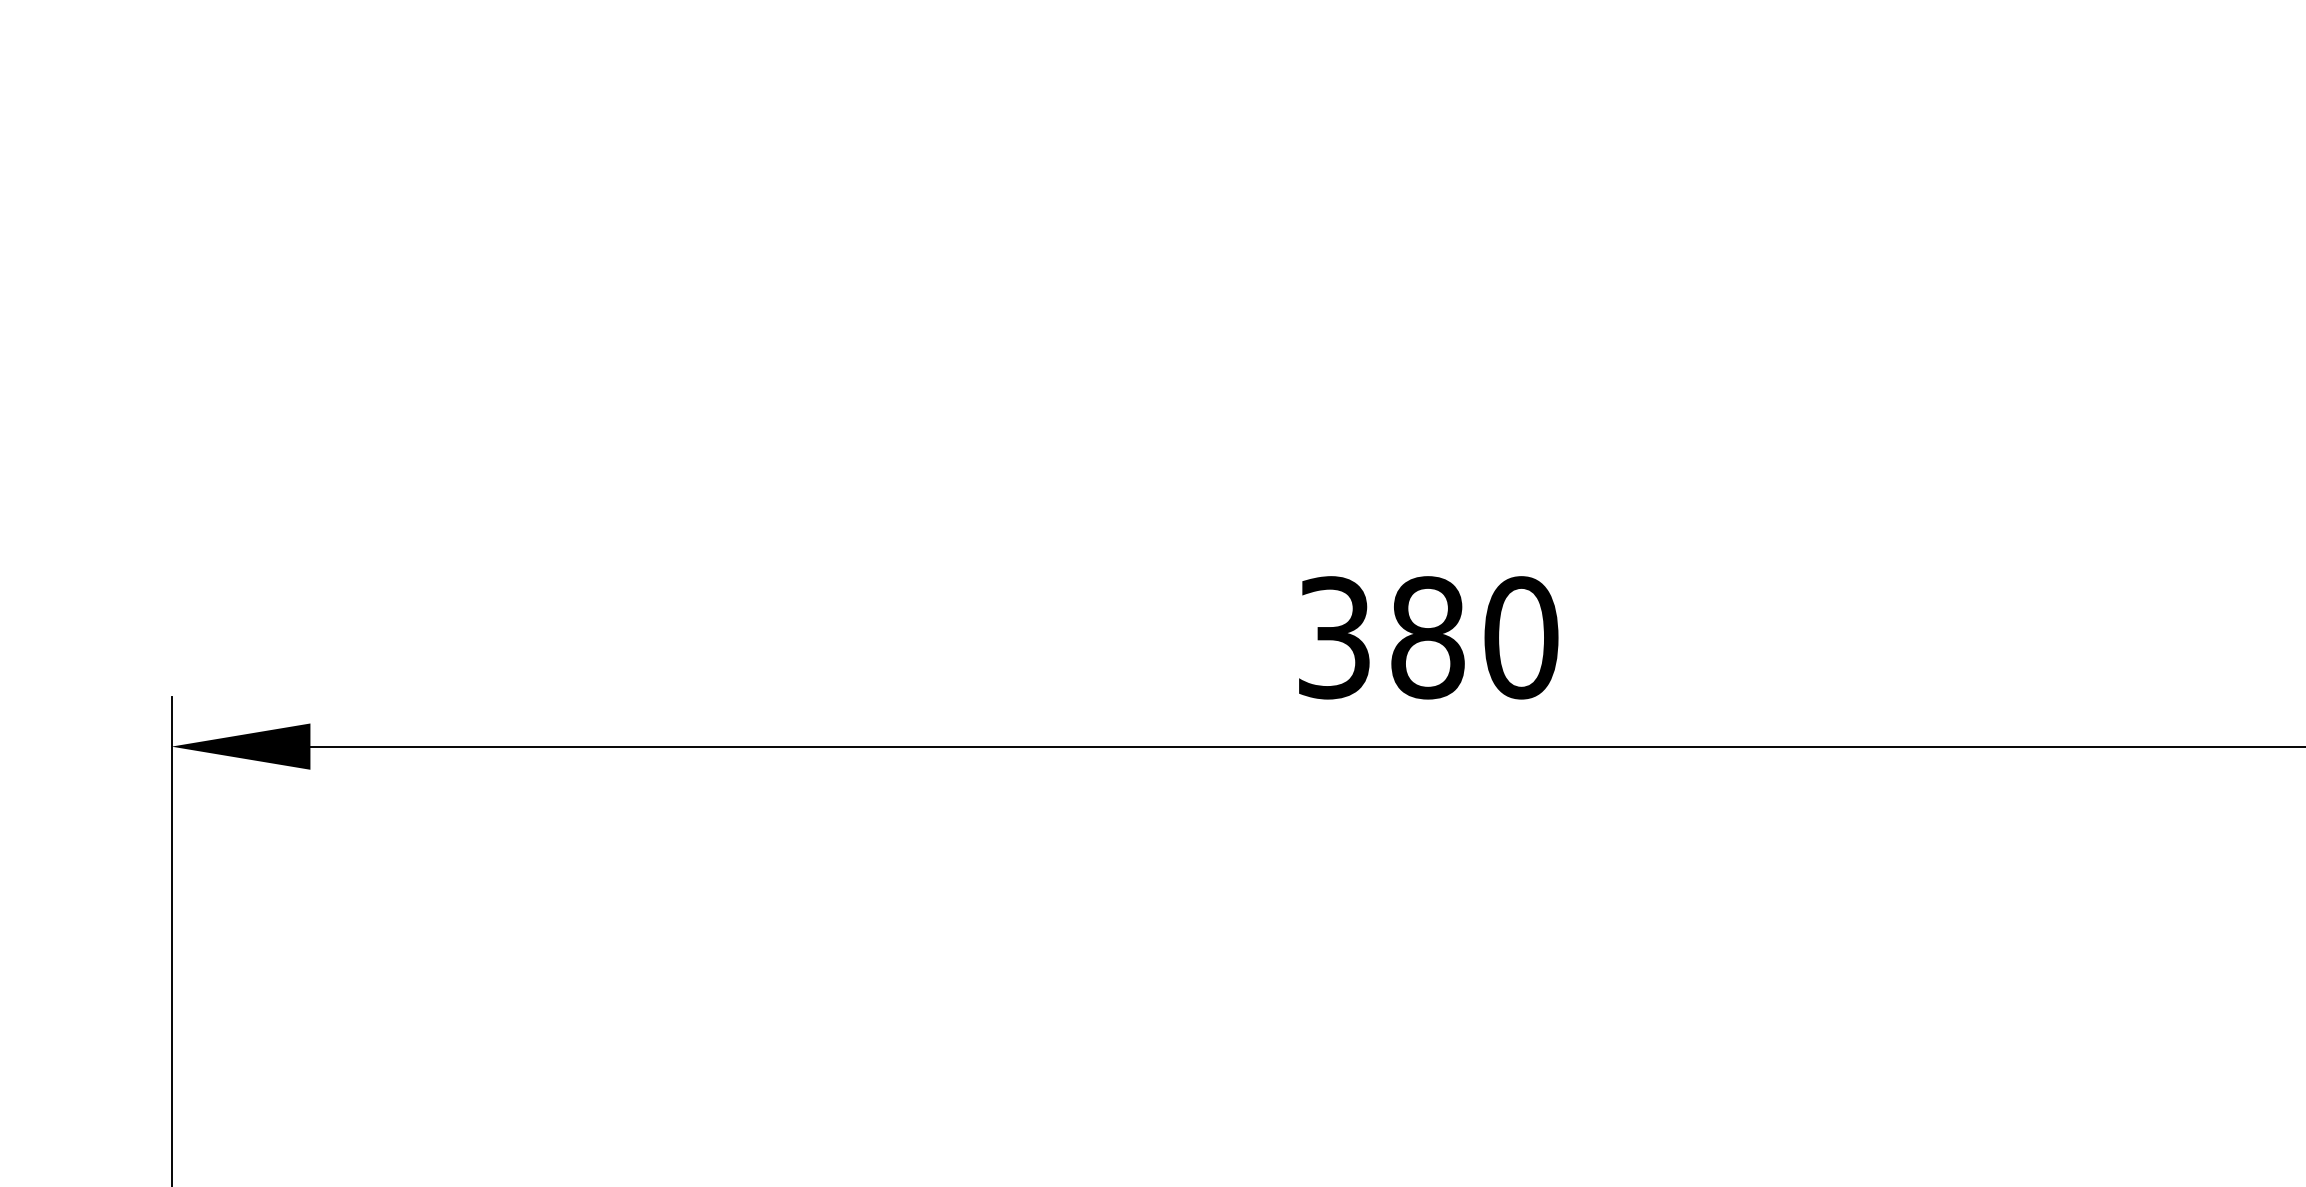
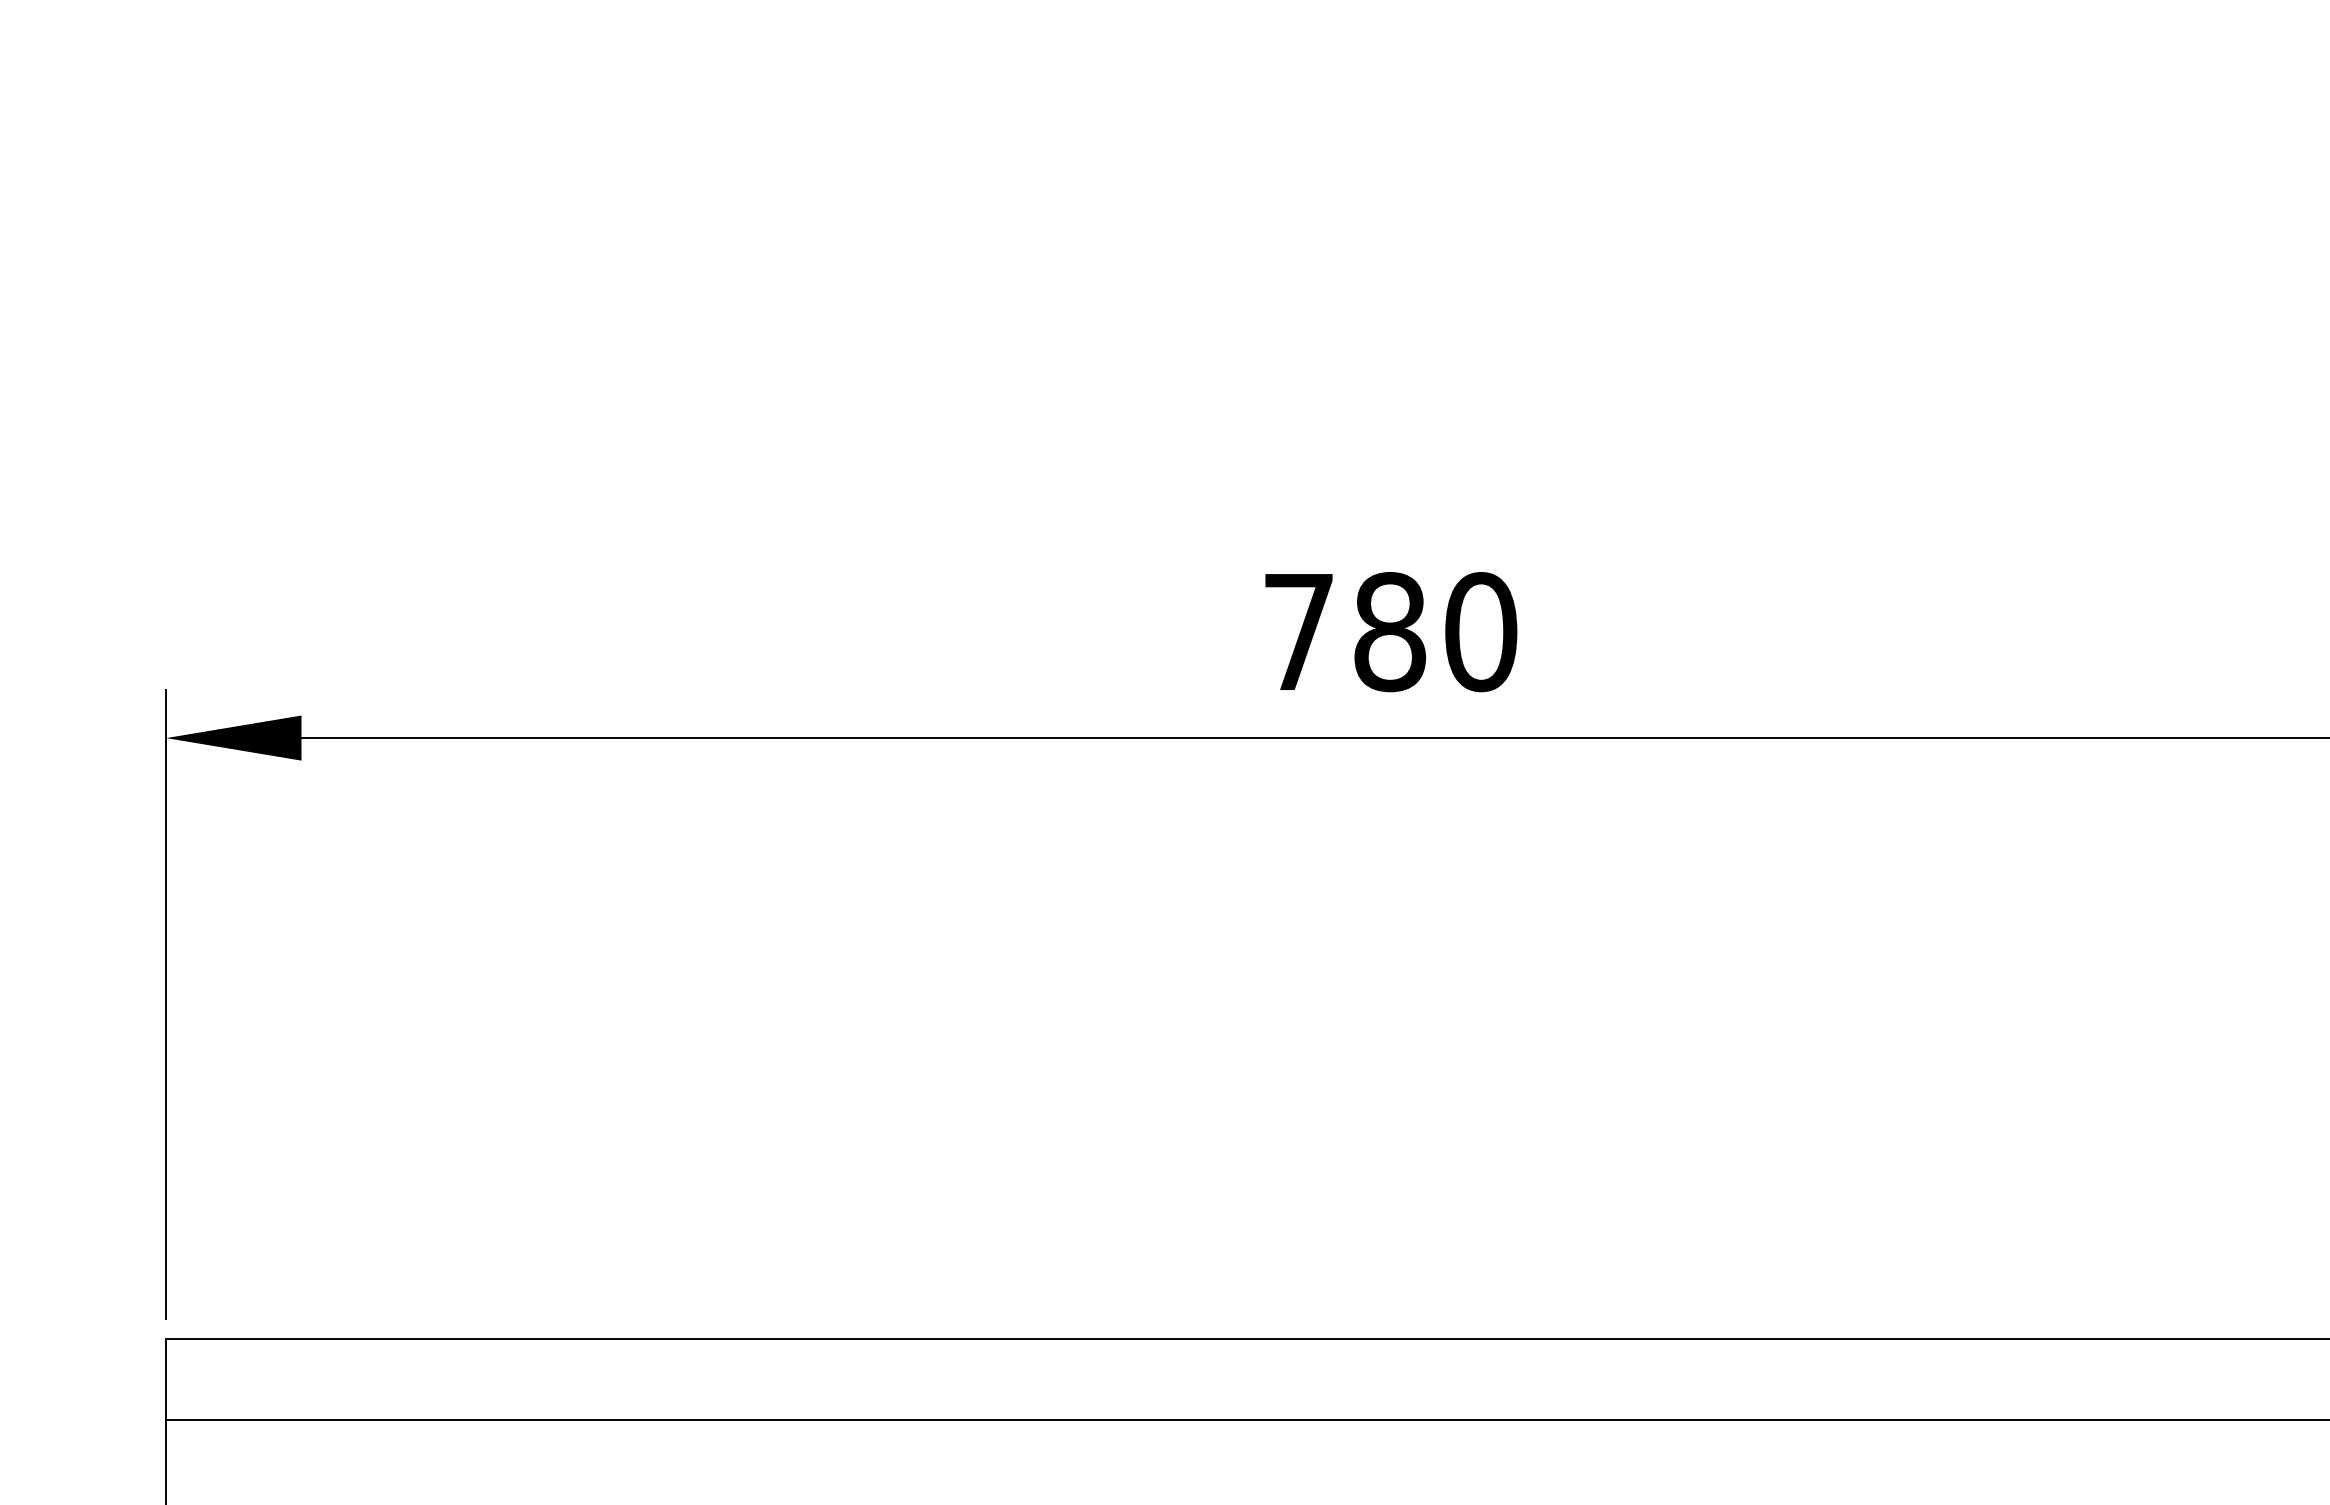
text: (1333, 638) -> (1298, 632), 380 -> 780

